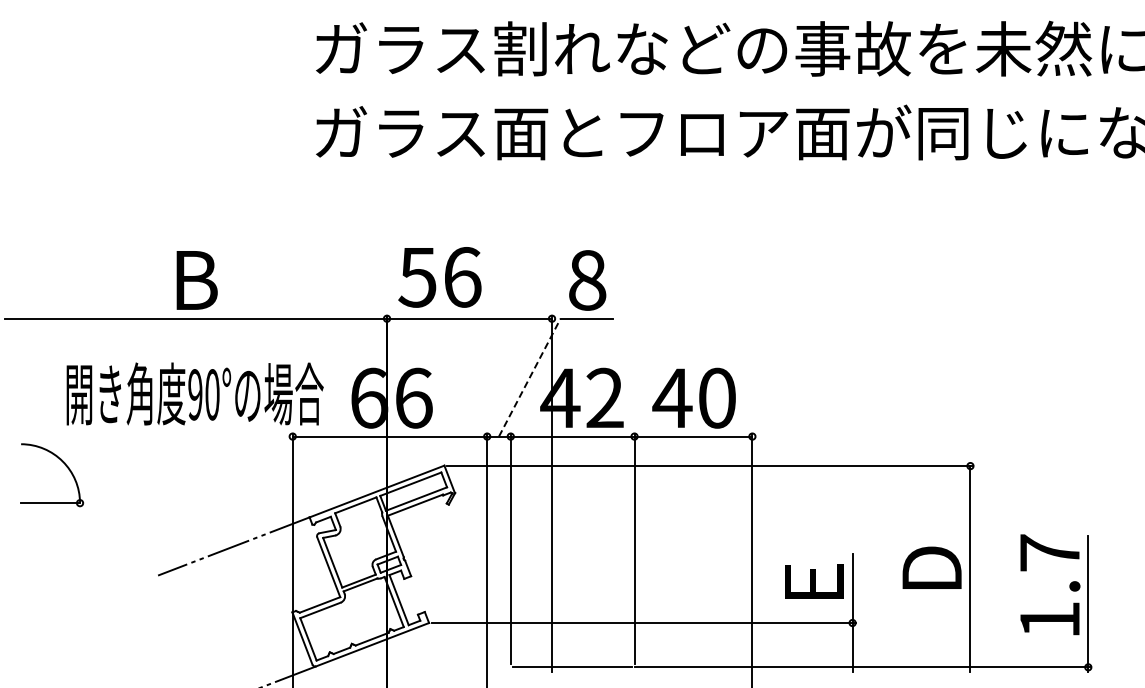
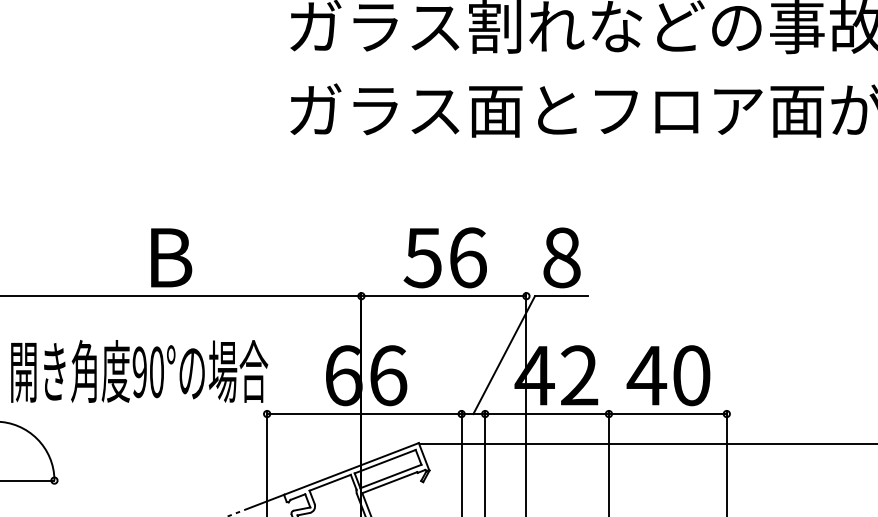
text: (439, 277) -> (444, 257), moved
line: (530, 377) -> (504, 354), dashed -> solid
text: (194, 393) -> (138, 370), moved

